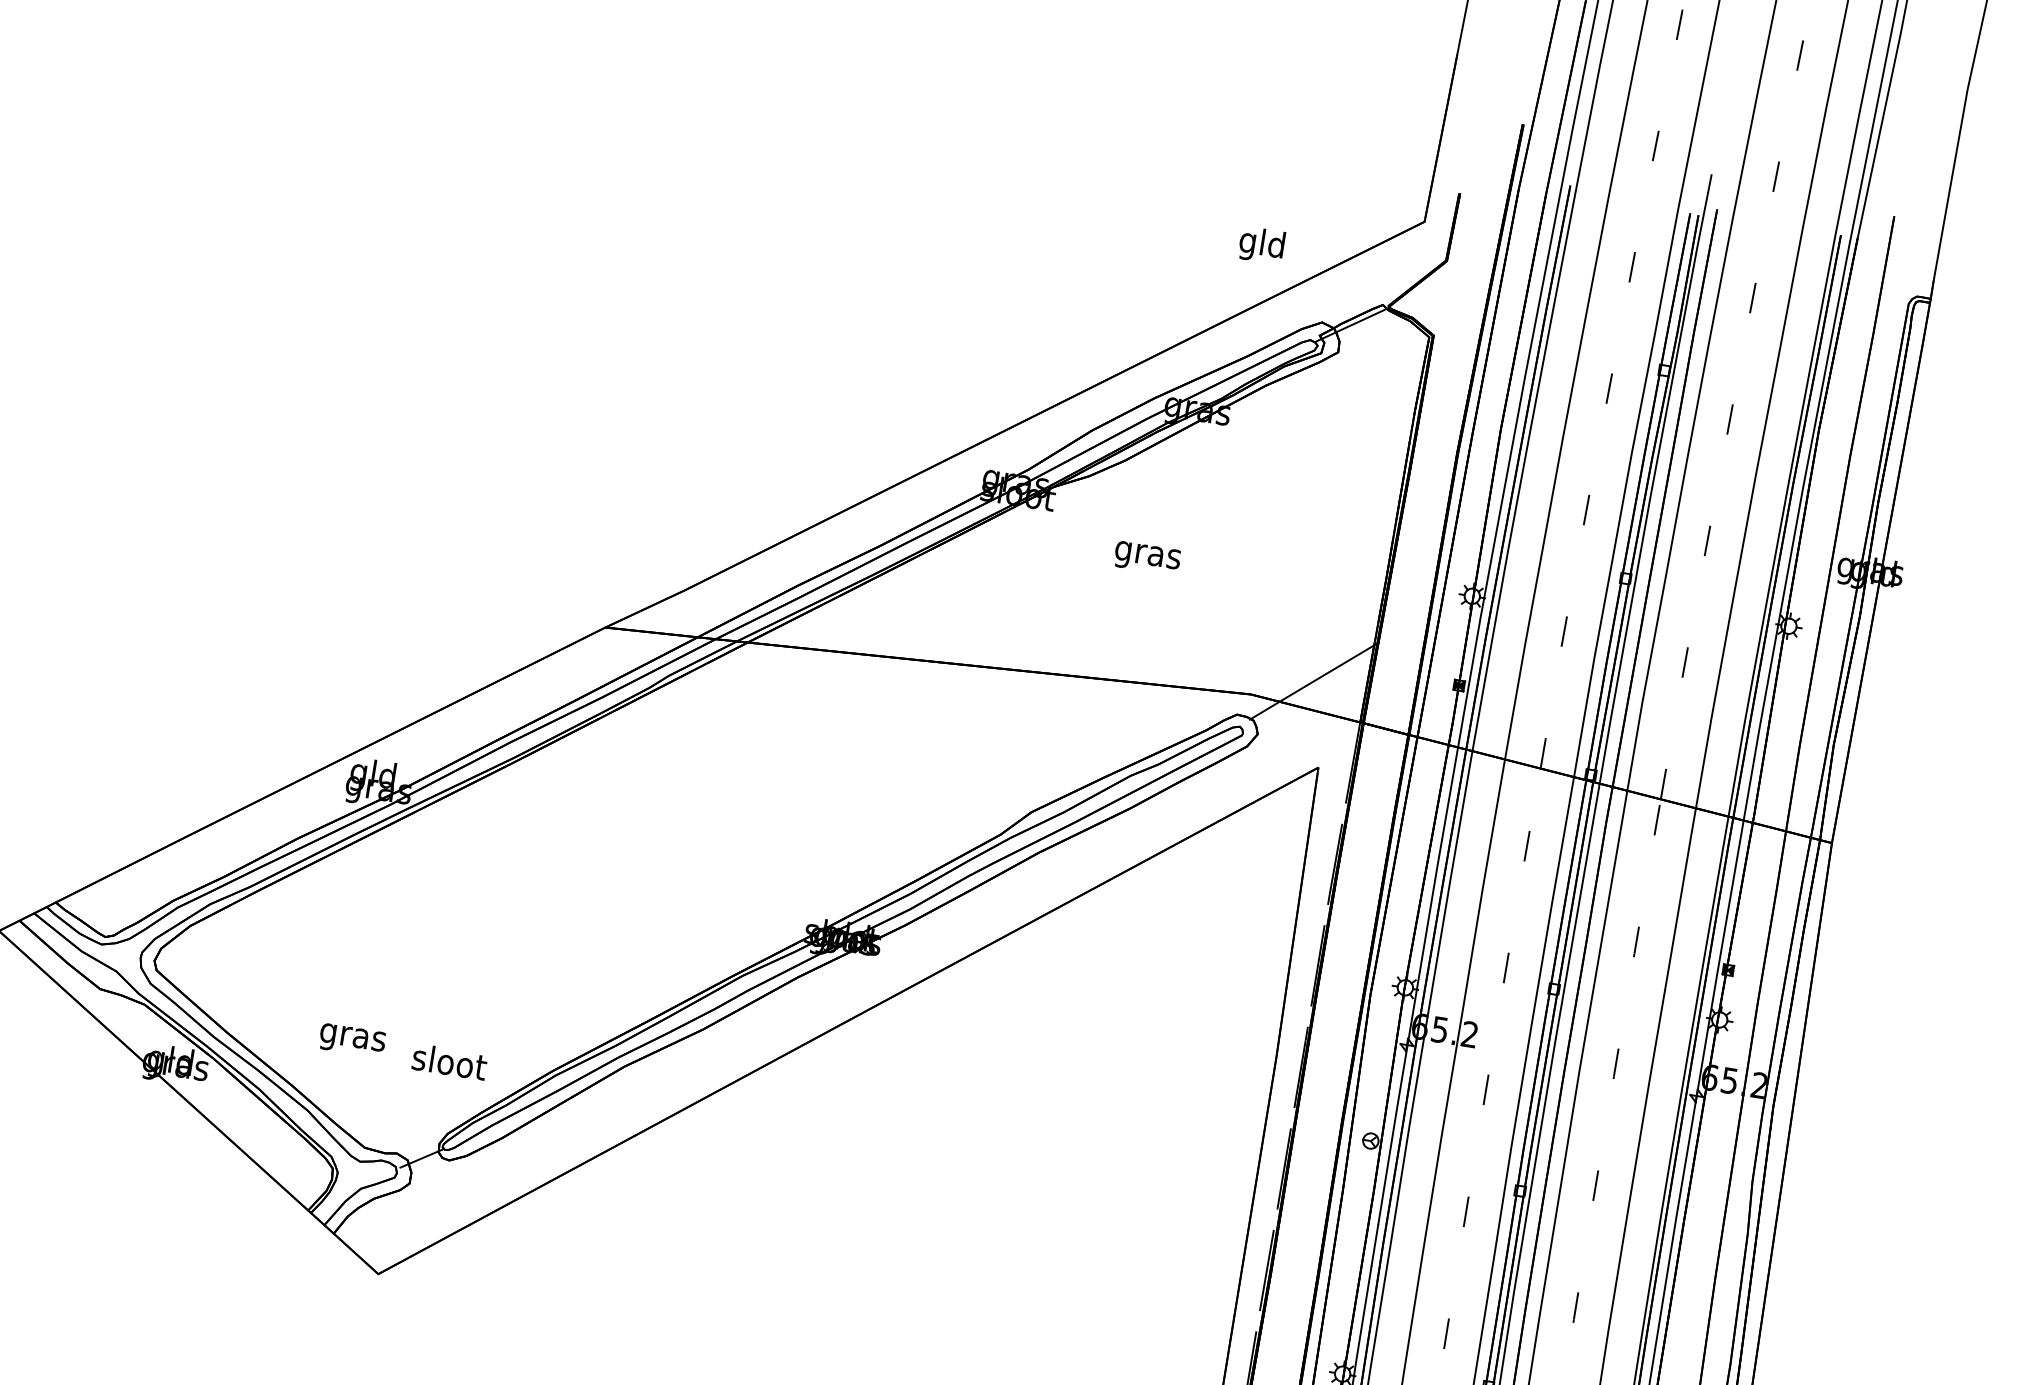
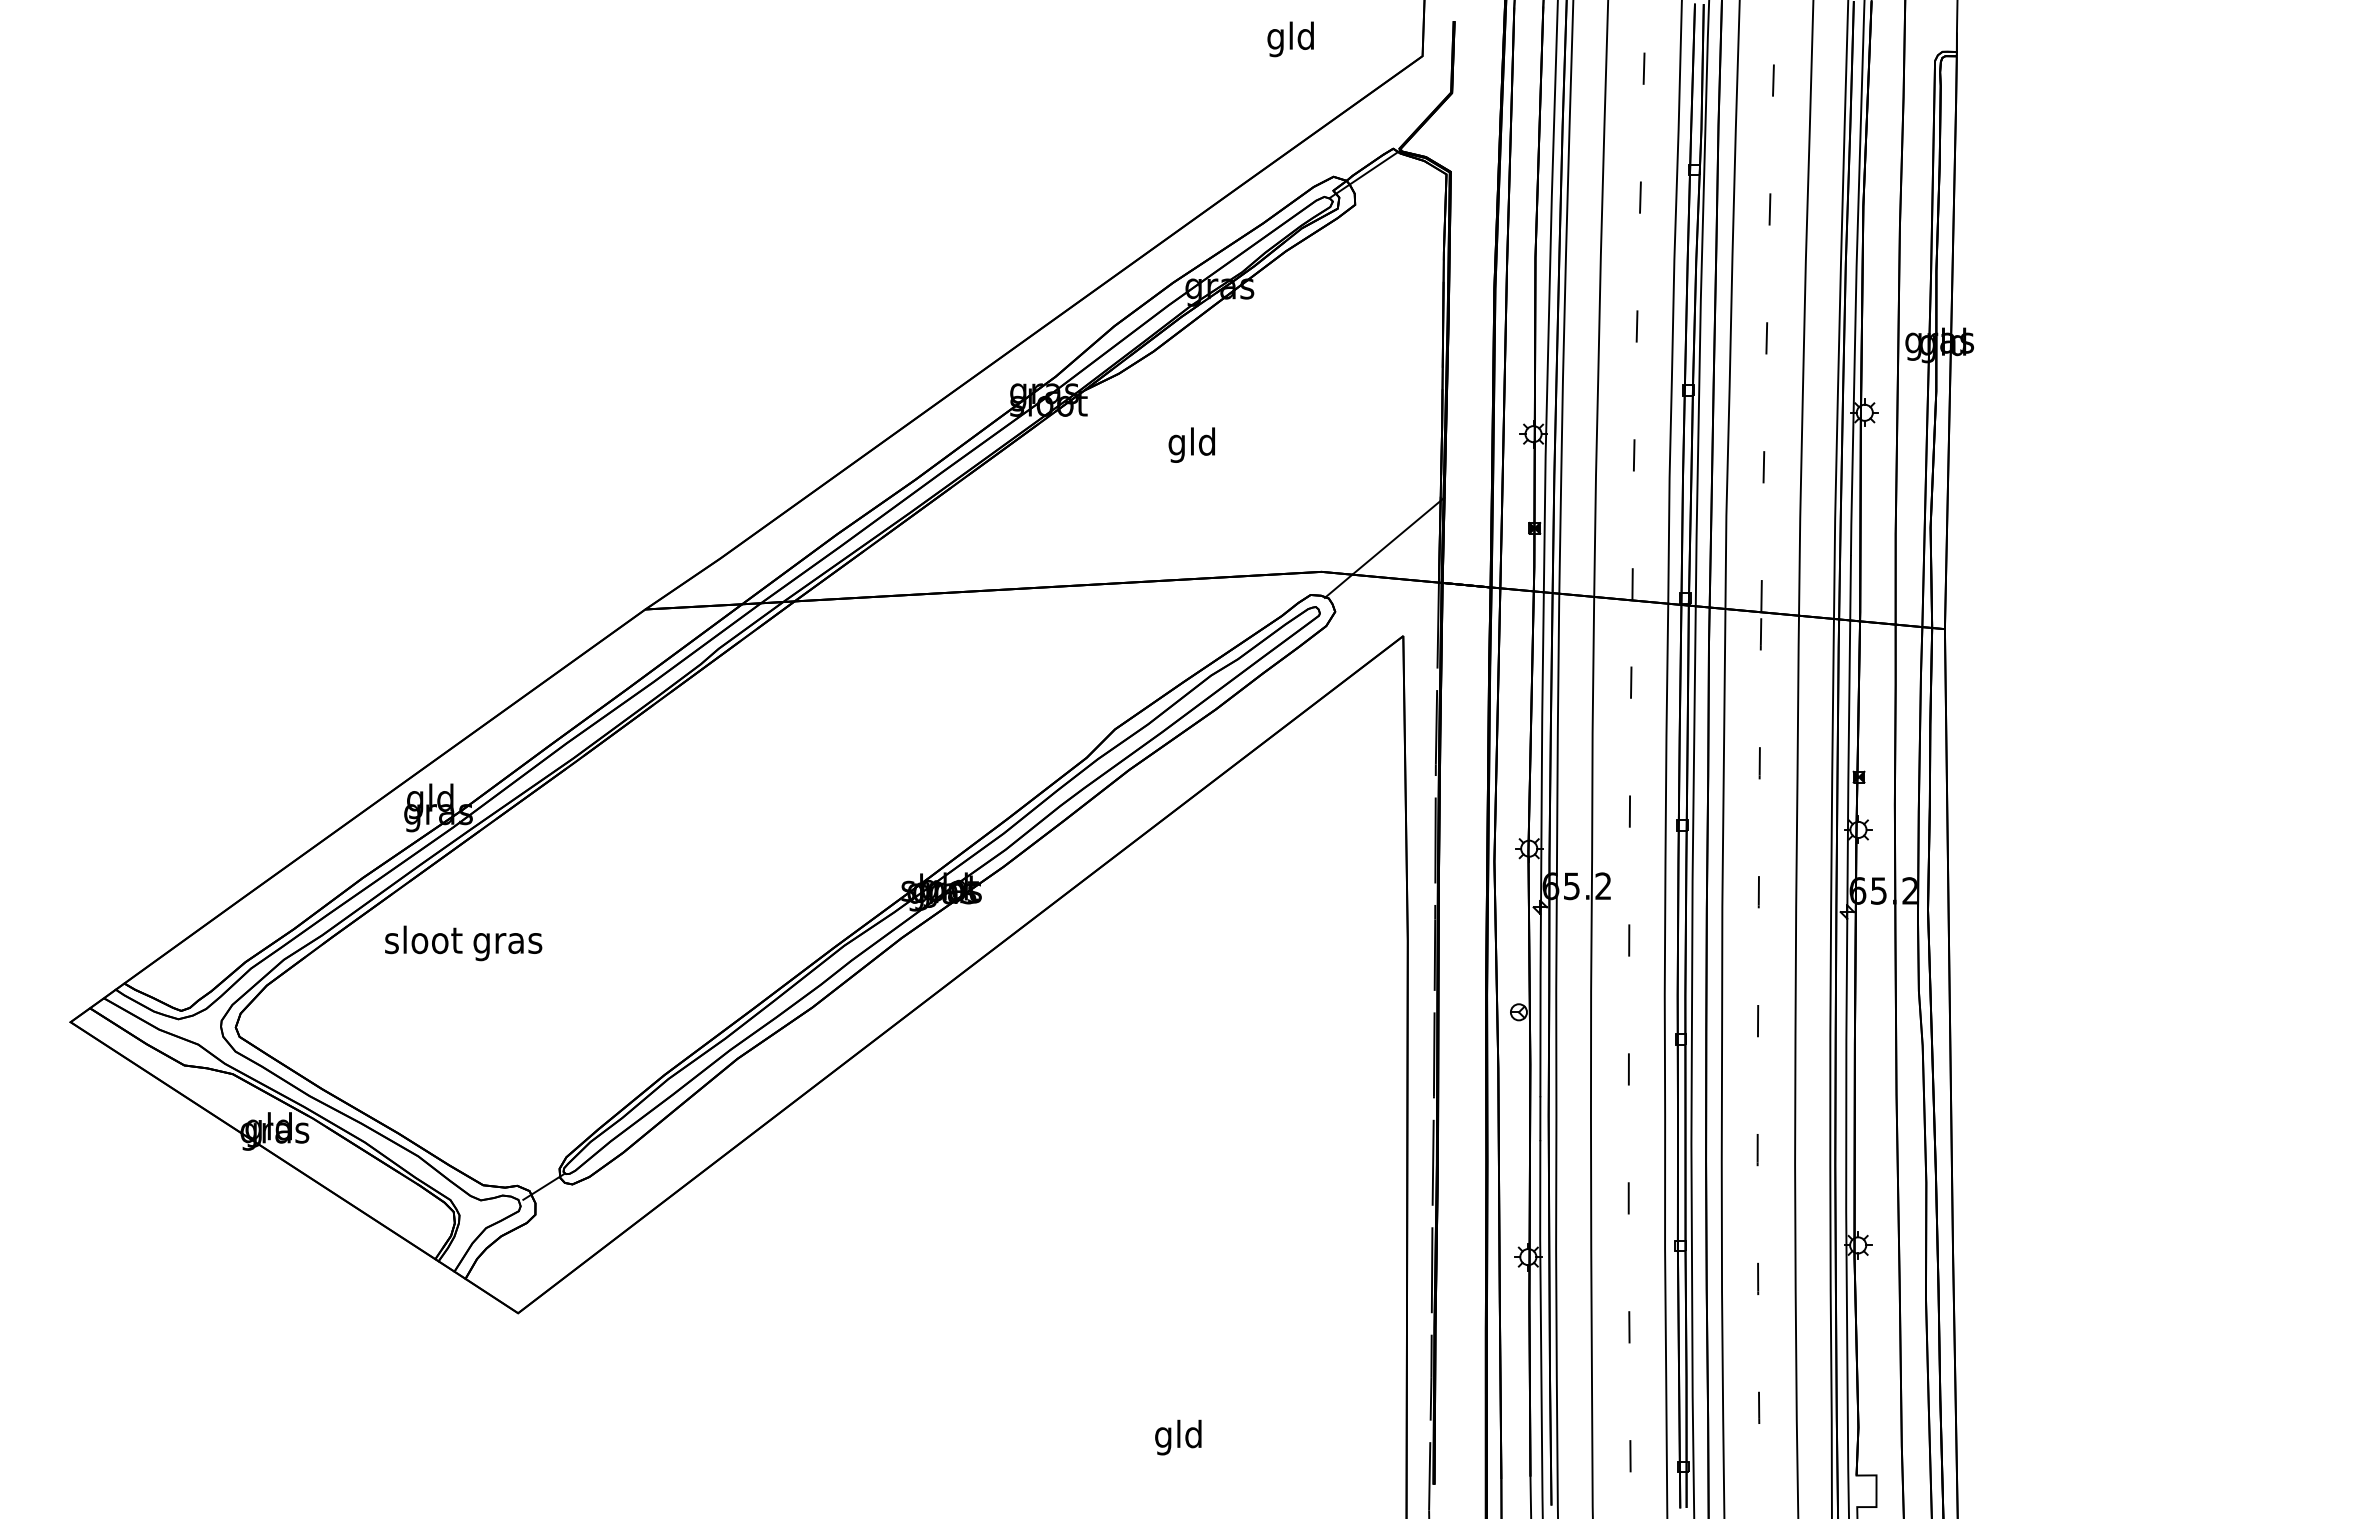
text: (1261, 245) -> (1290, 39), moved
text: (1148, 554) -> (1192, 444), gras -> gld
text: (351, 1041) -> (507, 947), moved
text: (449, 1061) -> (423, 939), moved

